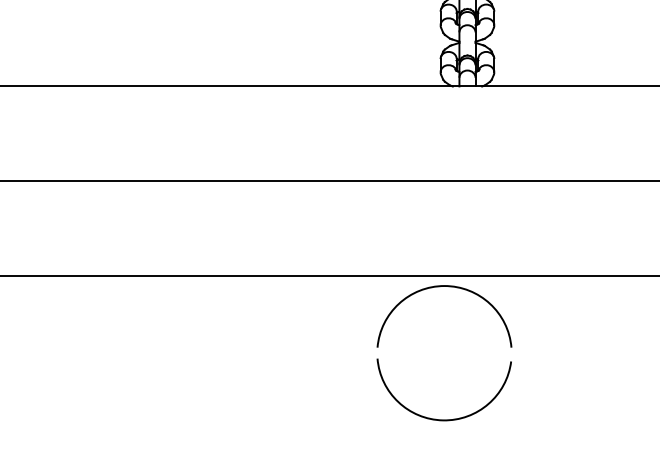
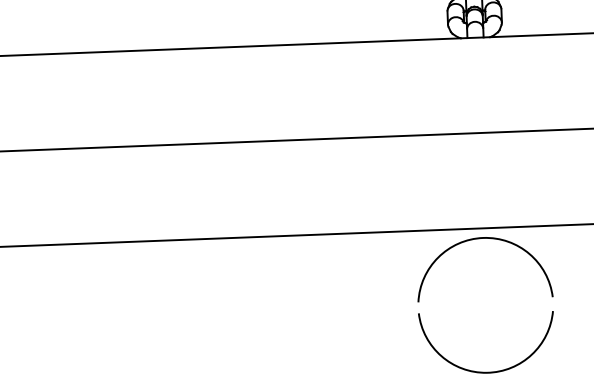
part: (404, 405) -> (447, 359), moved

